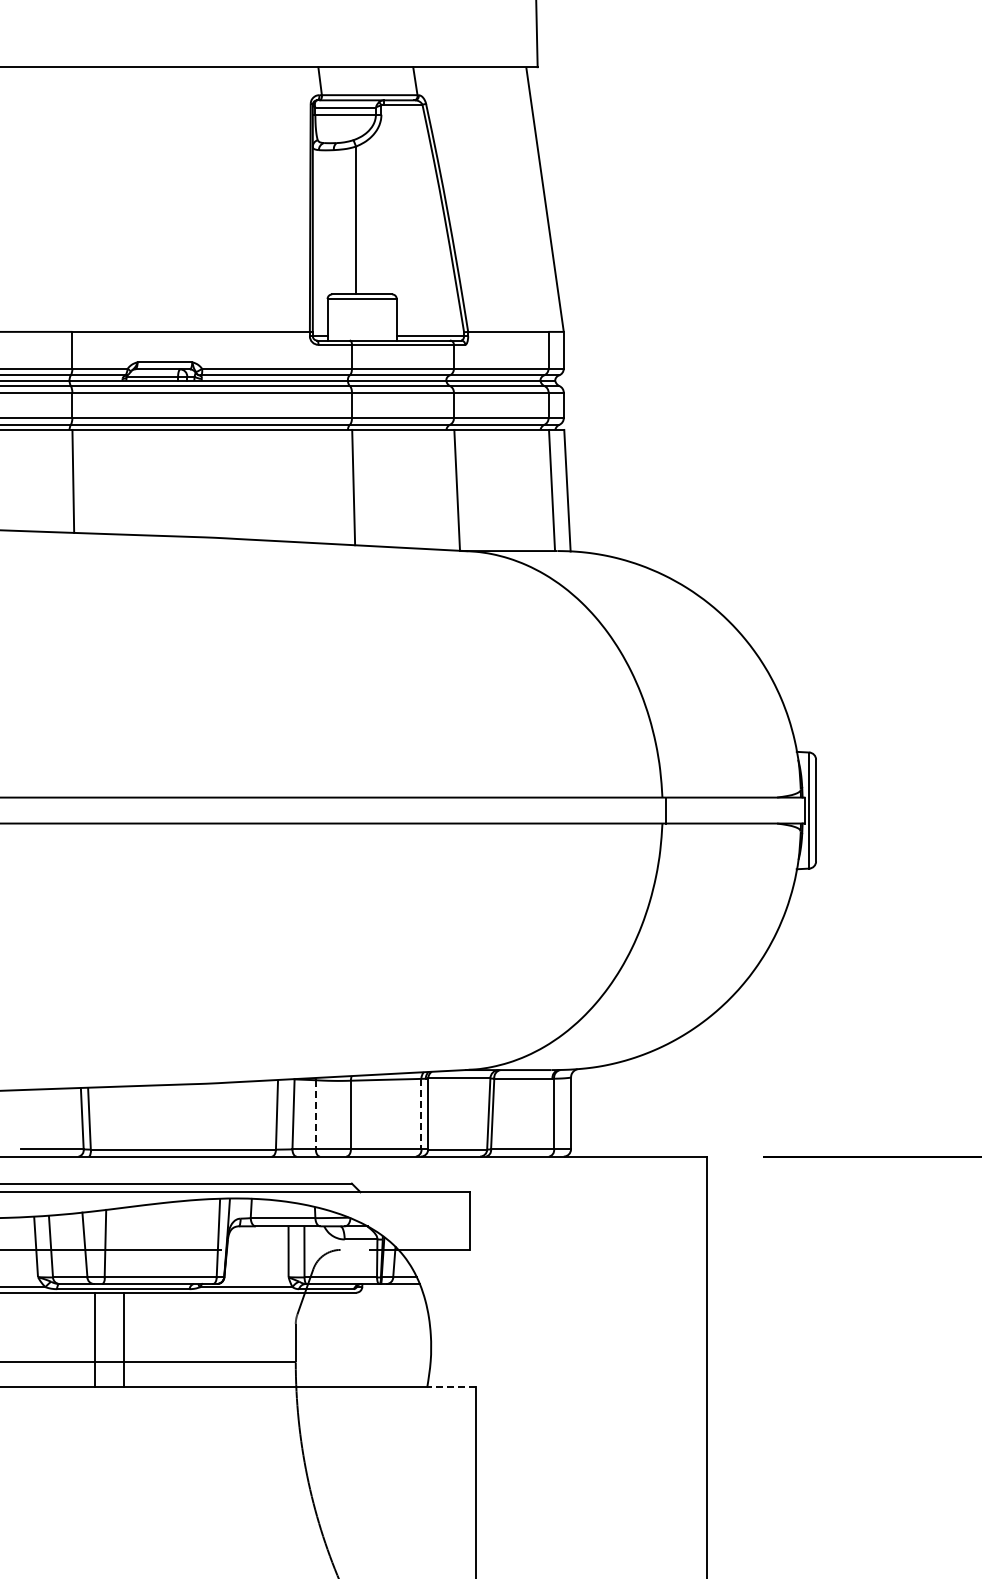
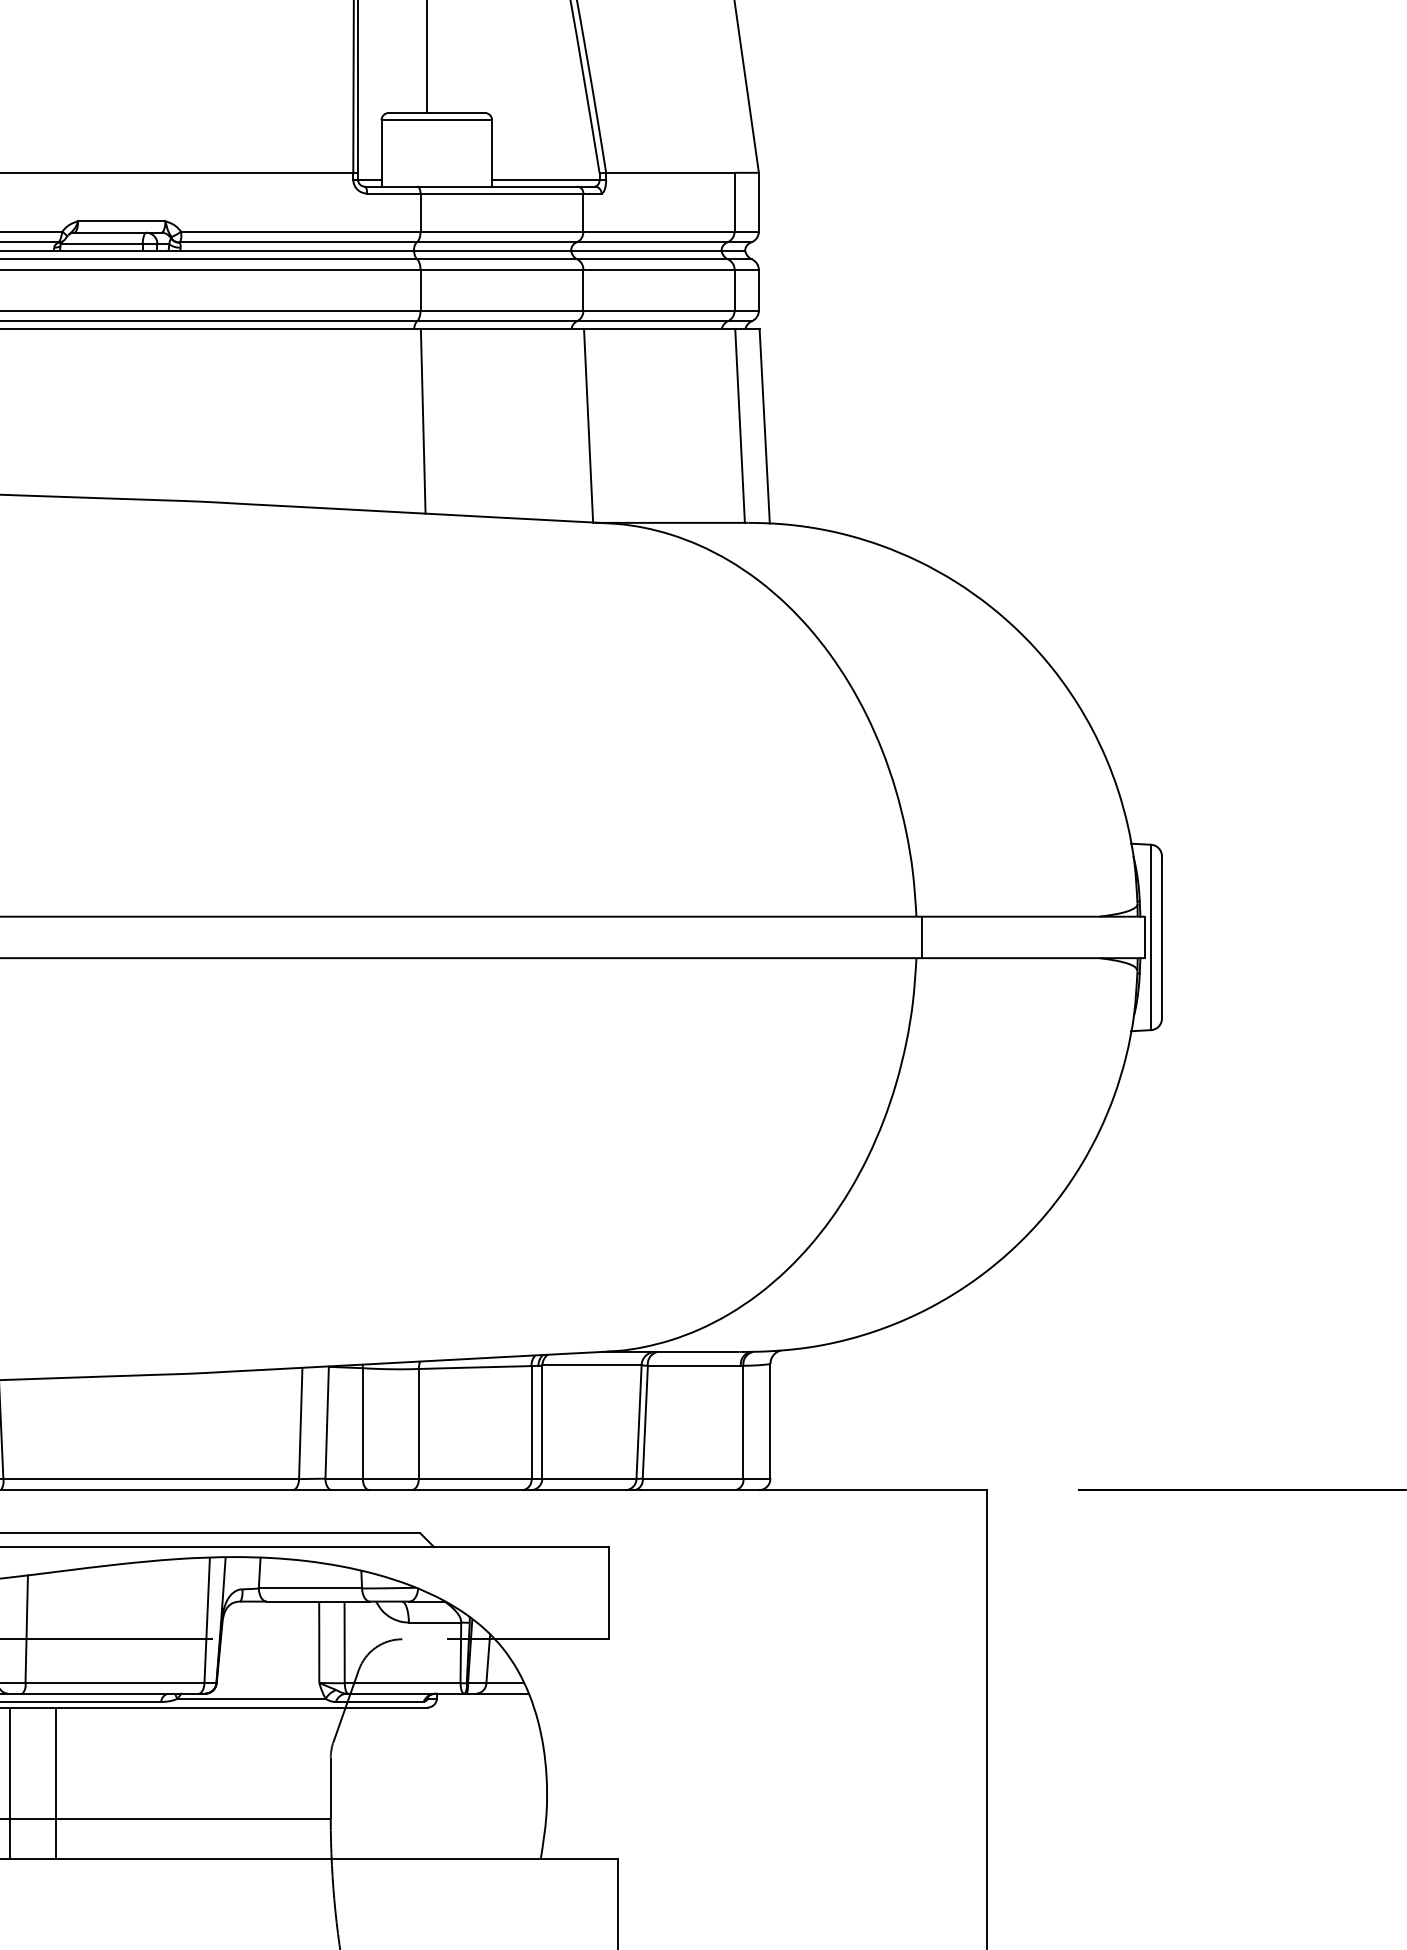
line: (315, 1114) -> (362, 1422), dashed -> solid
line: (421, 1114) -> (531, 1422), dashed -> solid
line: (451, 1387) -> (579, 1859), dashed -> solid

